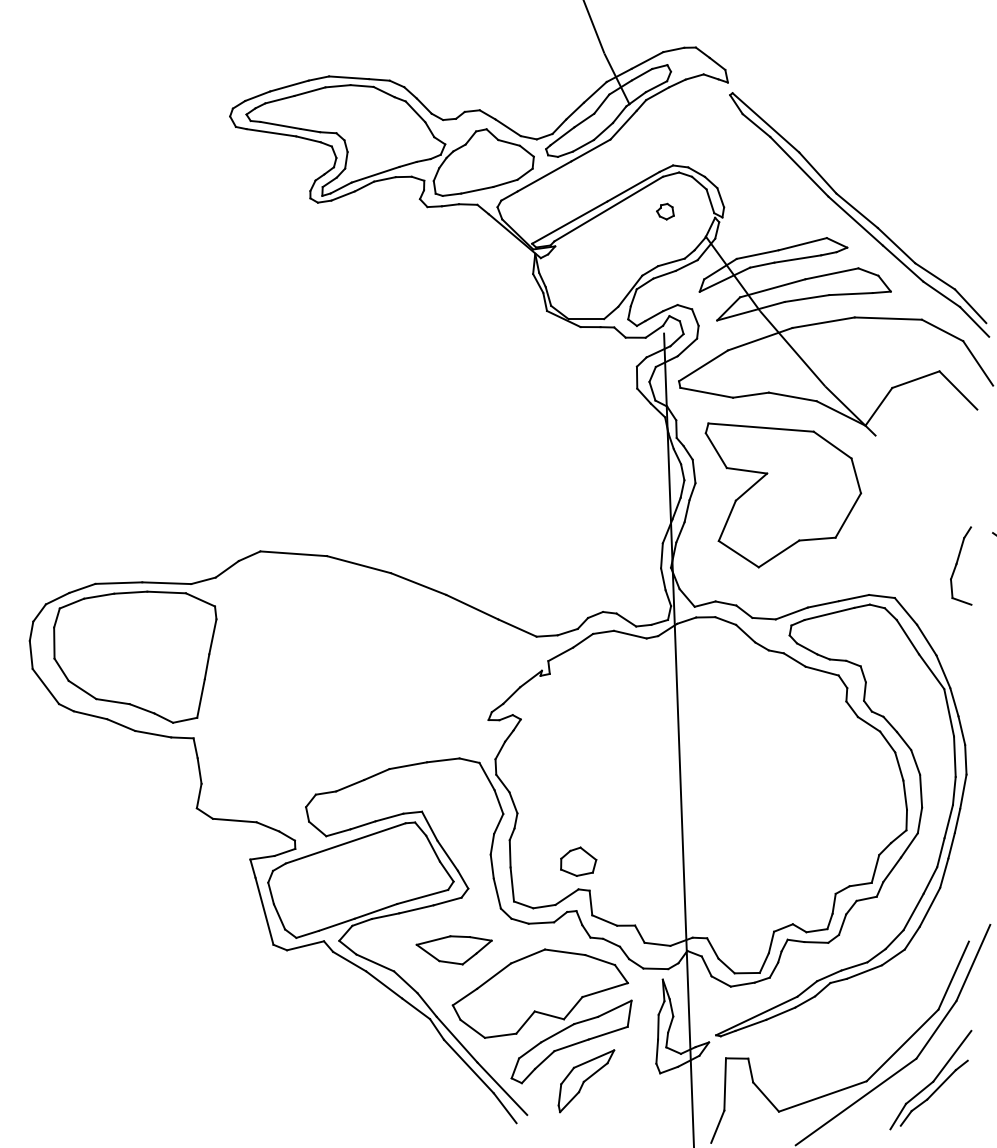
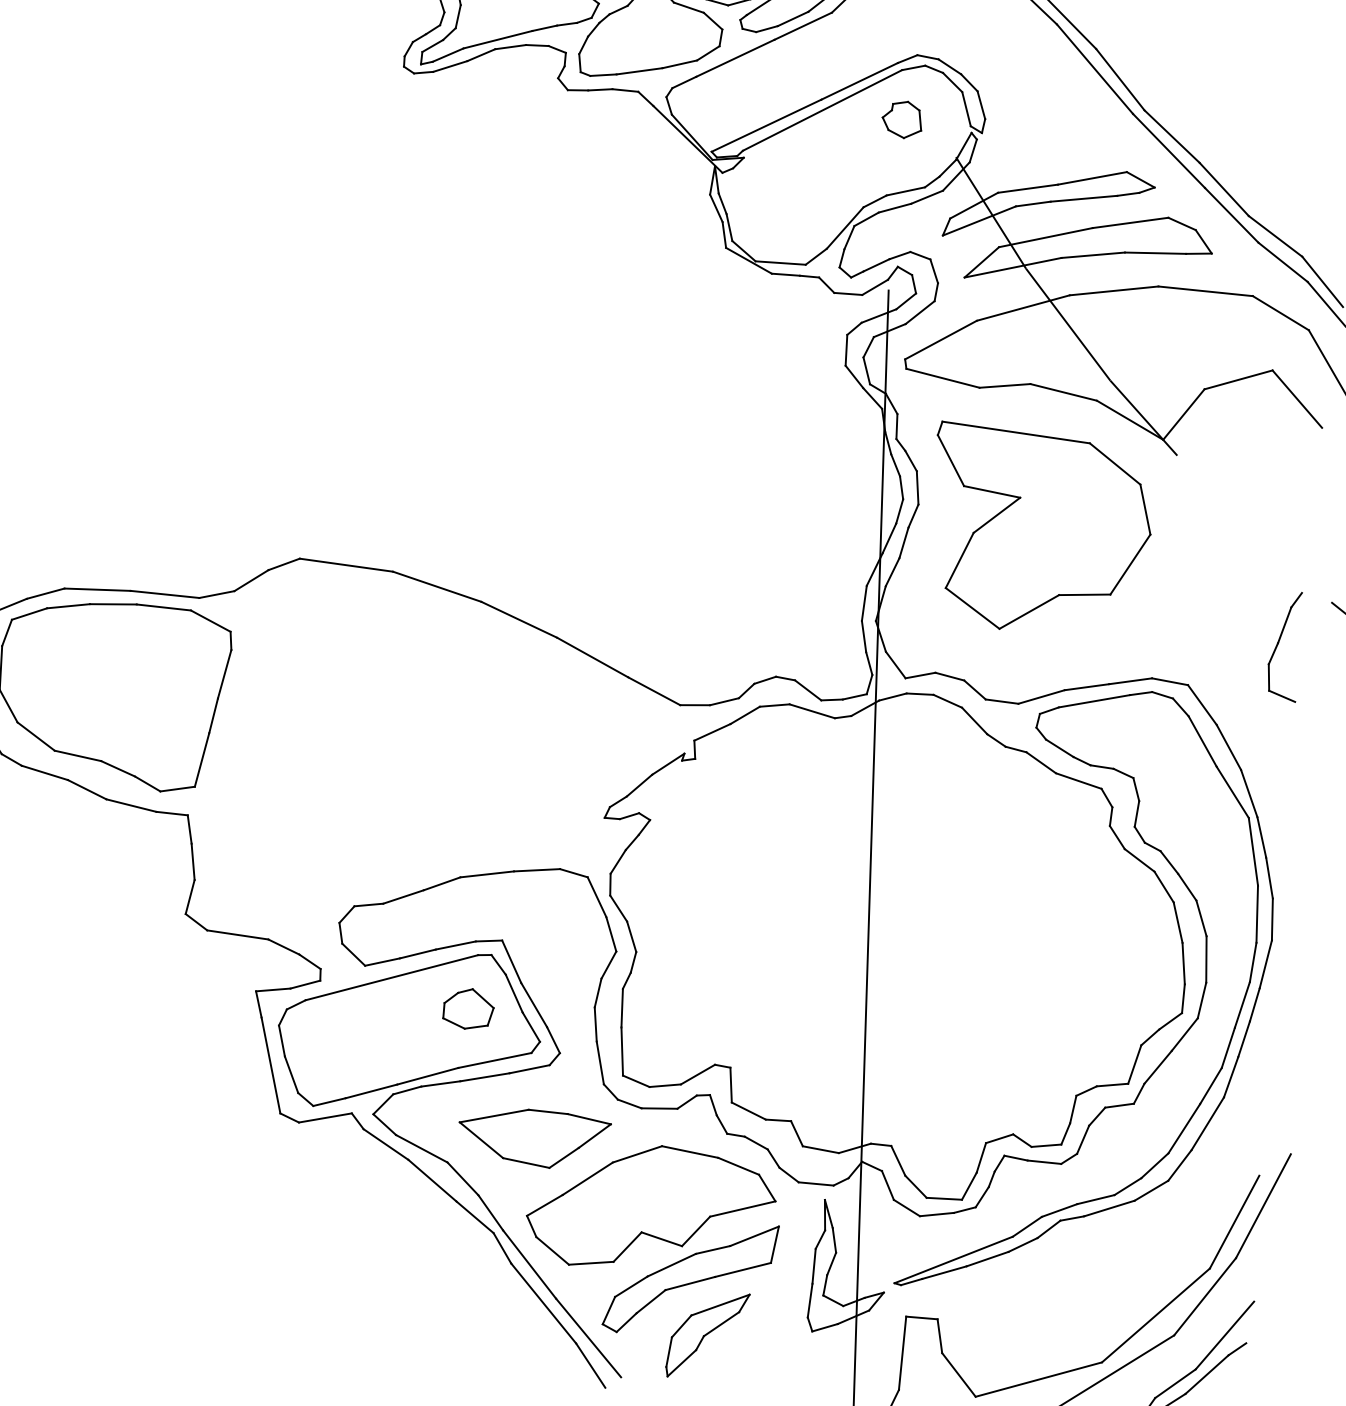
part: (665, 211) -> (902, 119), size x1.67
part: (578, 861) -> (468, 1008), moved
part: (453, 950) -> (533, 1138), size x1.43

